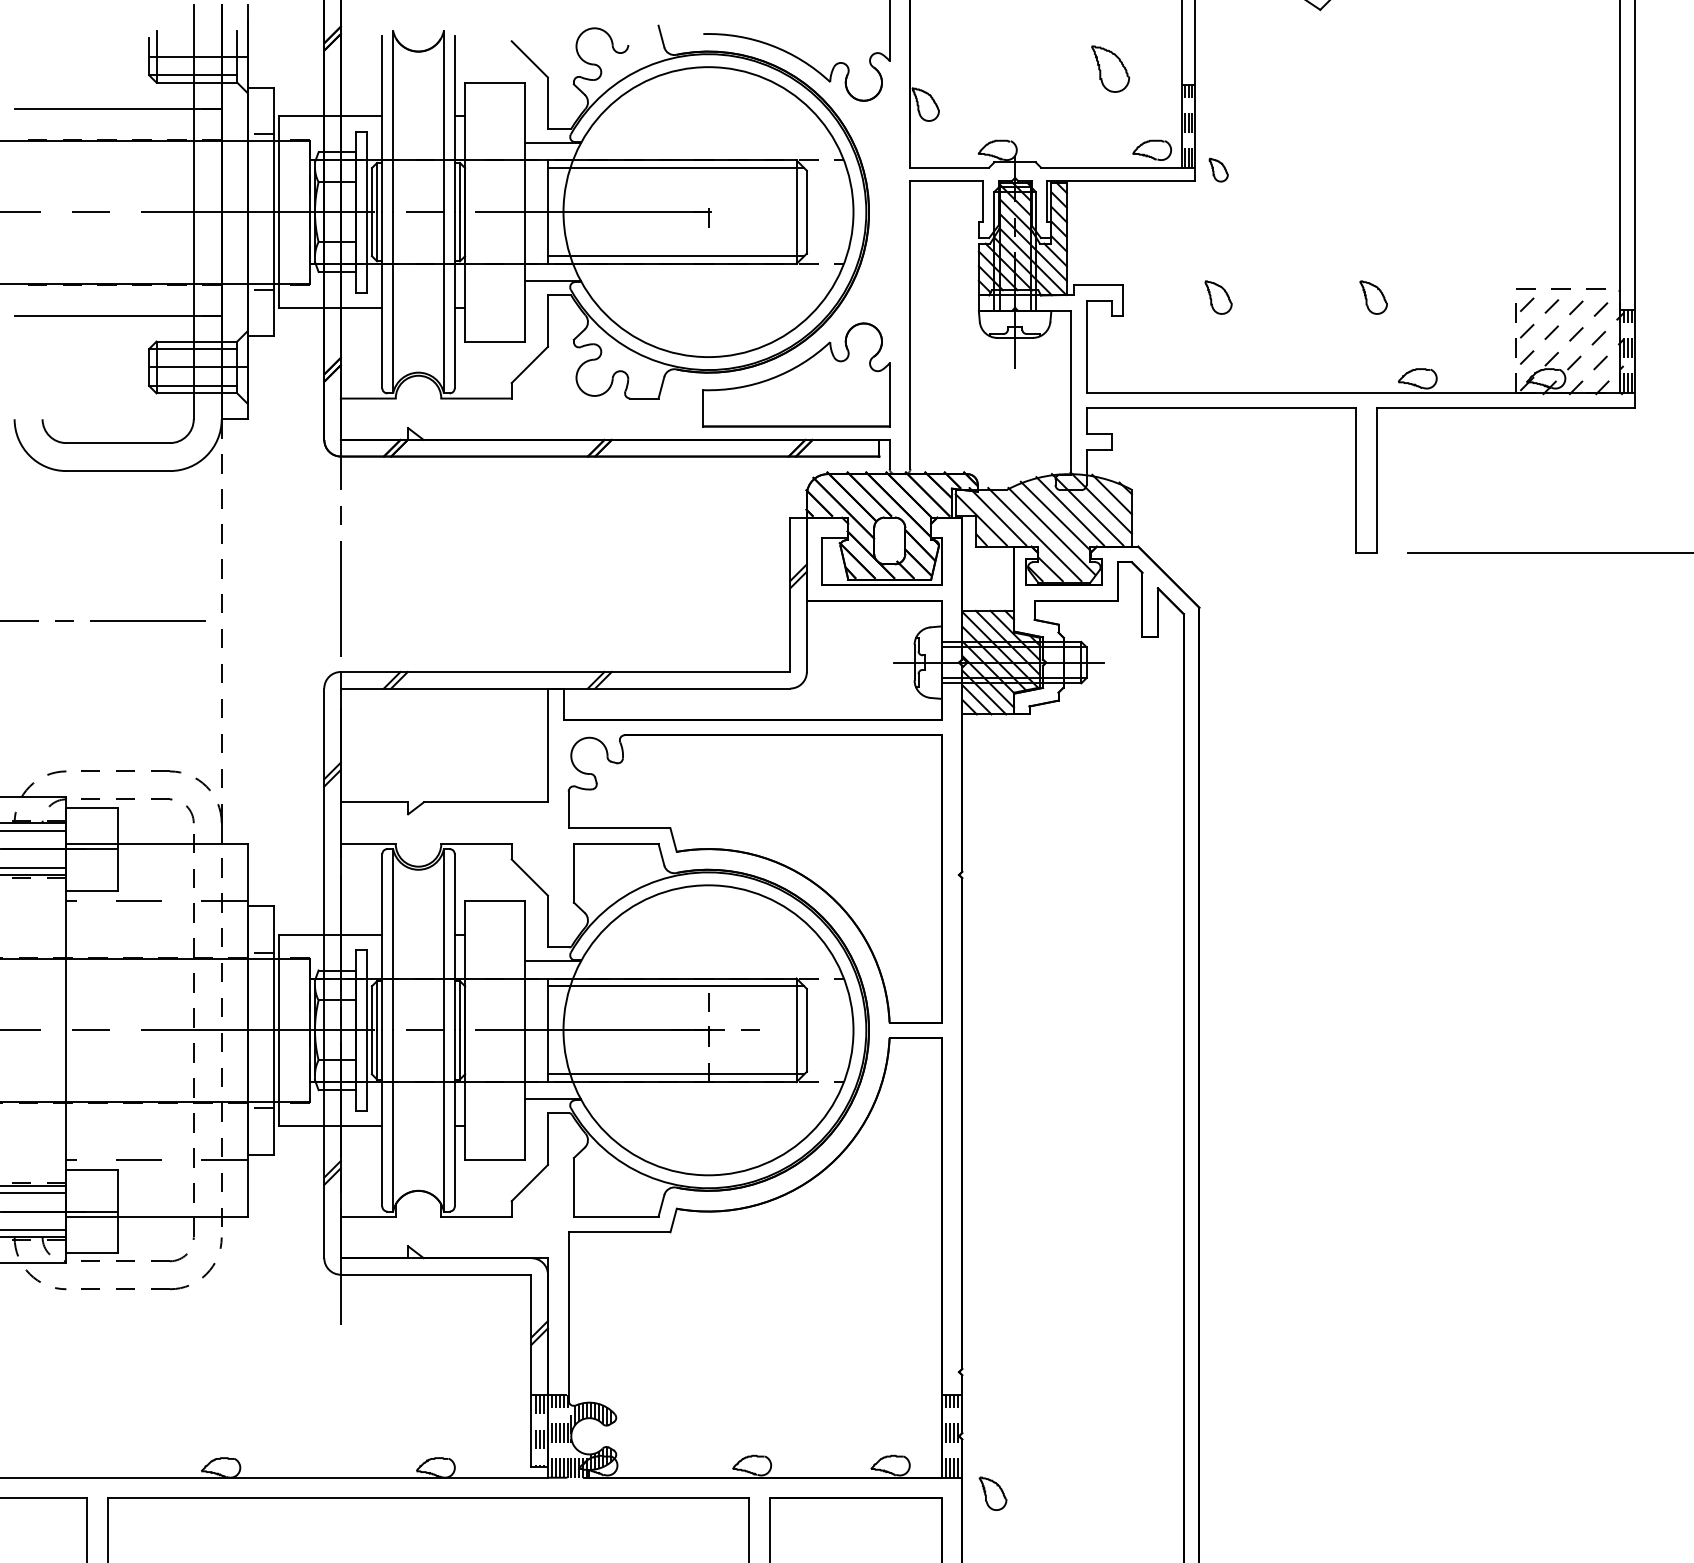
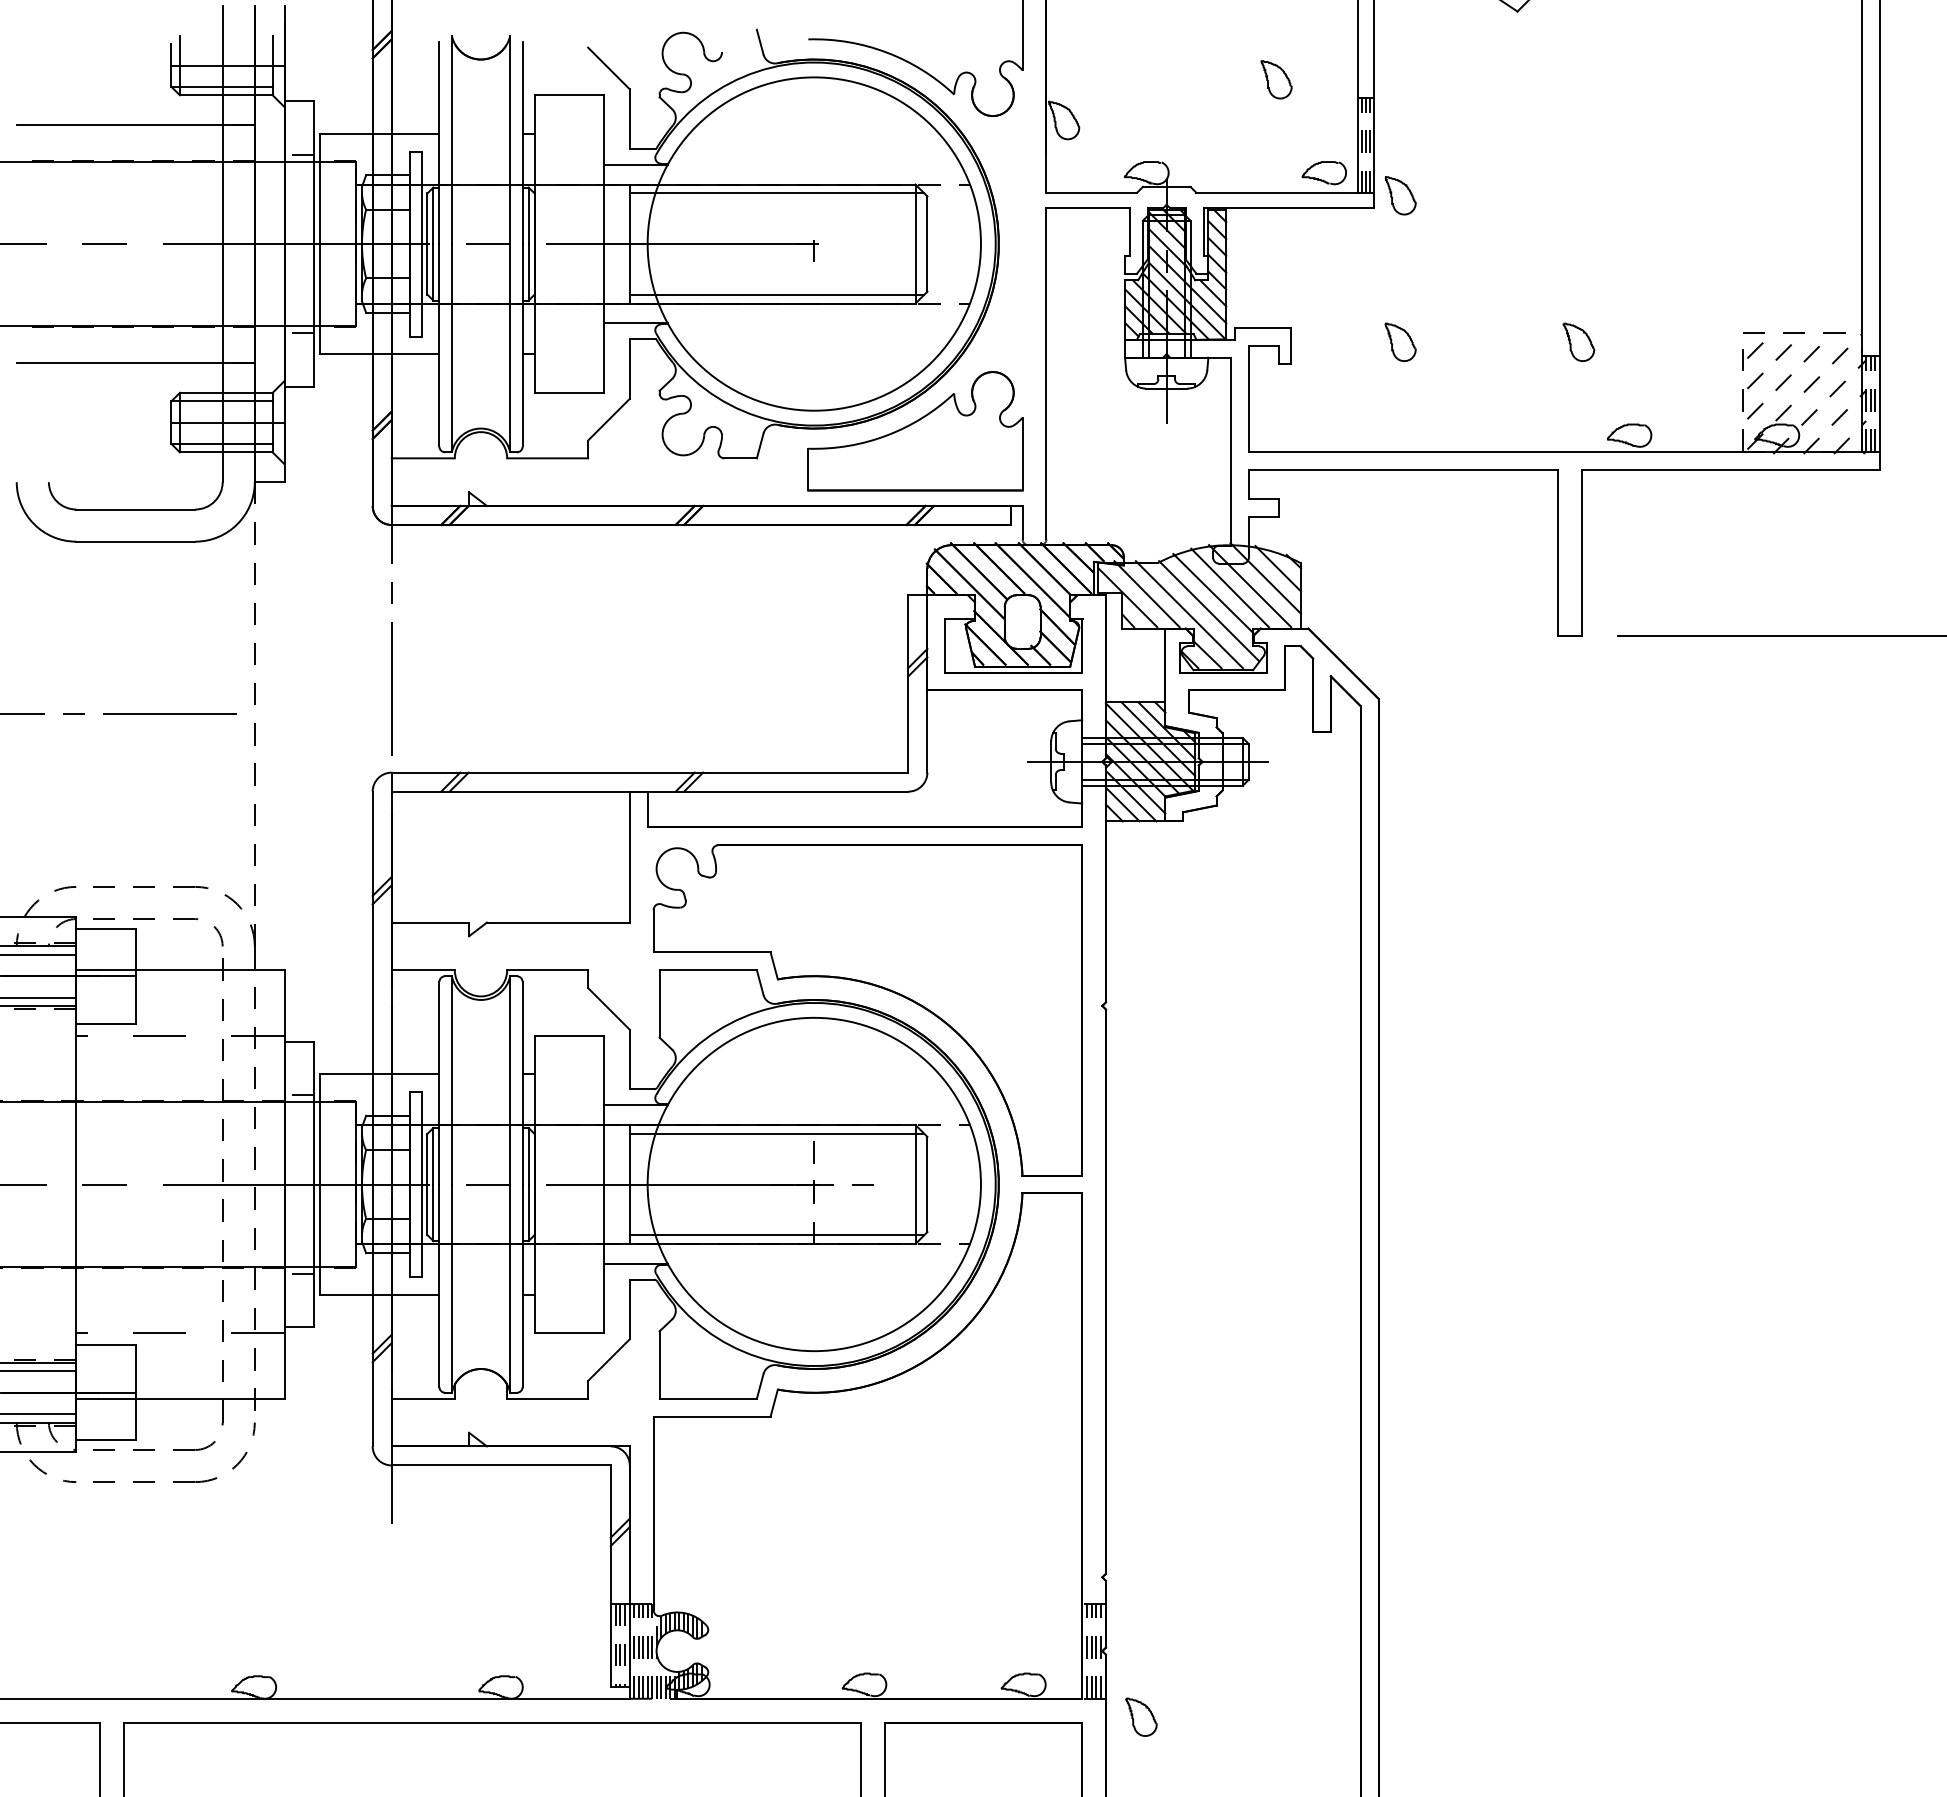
part: (1110, 68) -> (1276, 79), size x0.71
part: (1218, 169) -> (1400, 195), size x1.43

